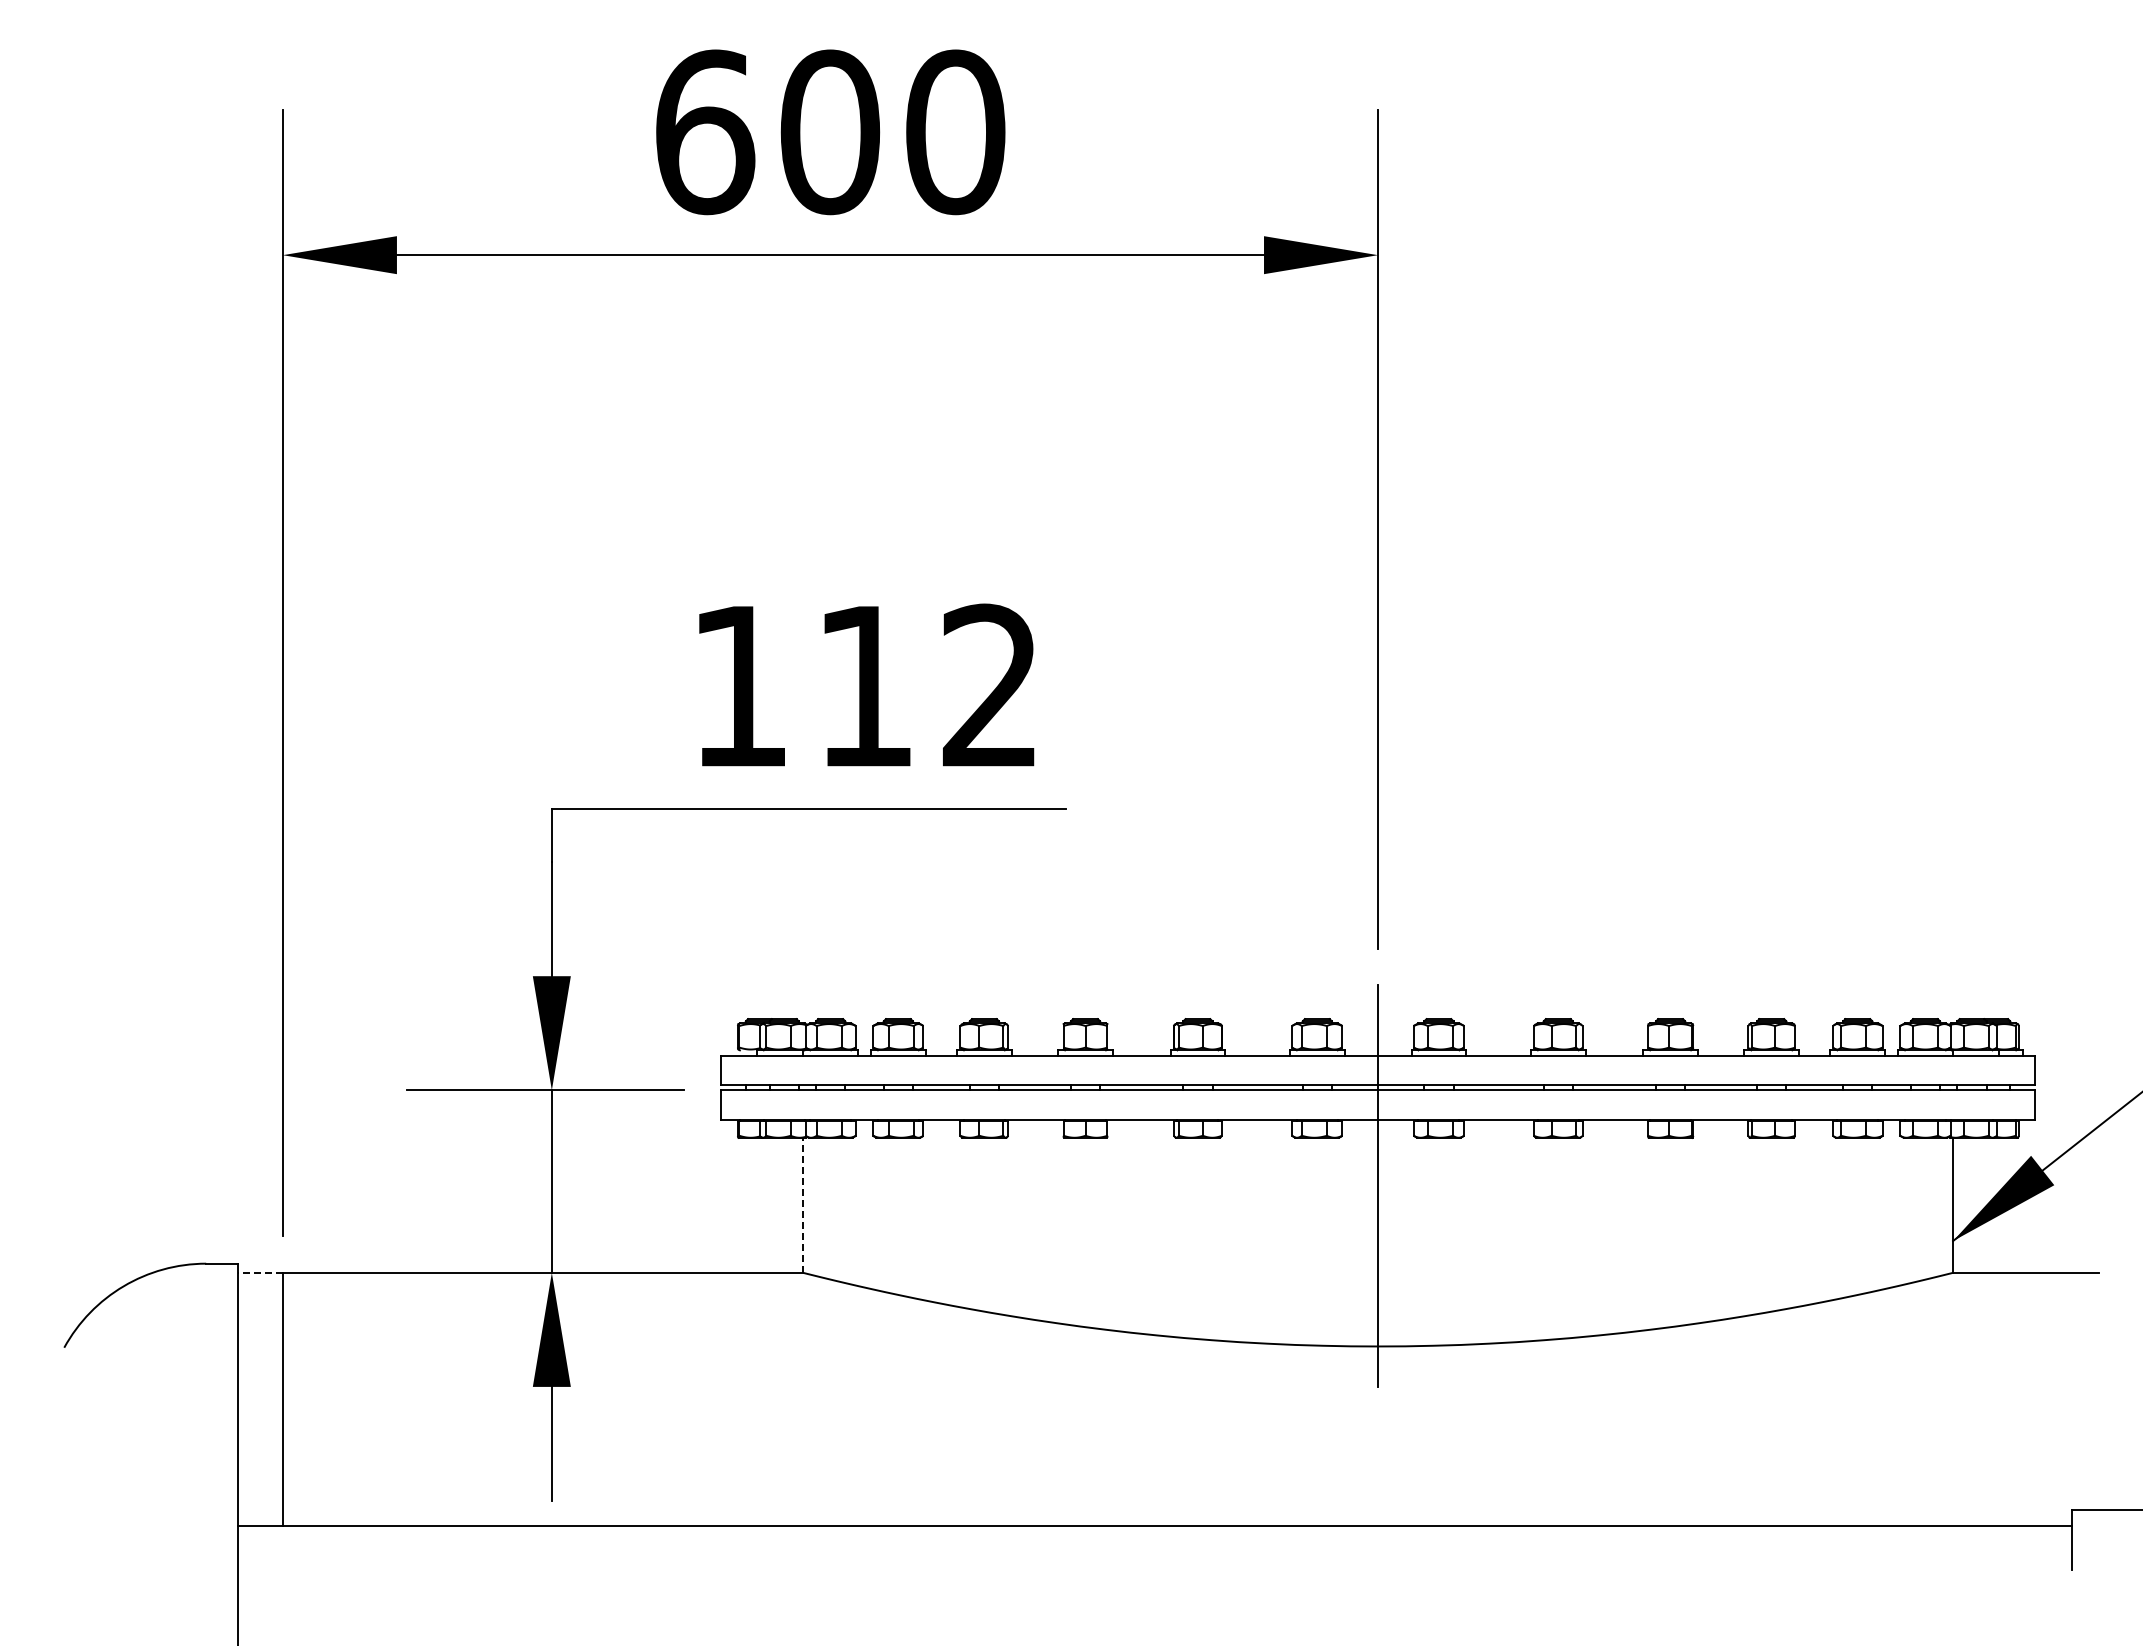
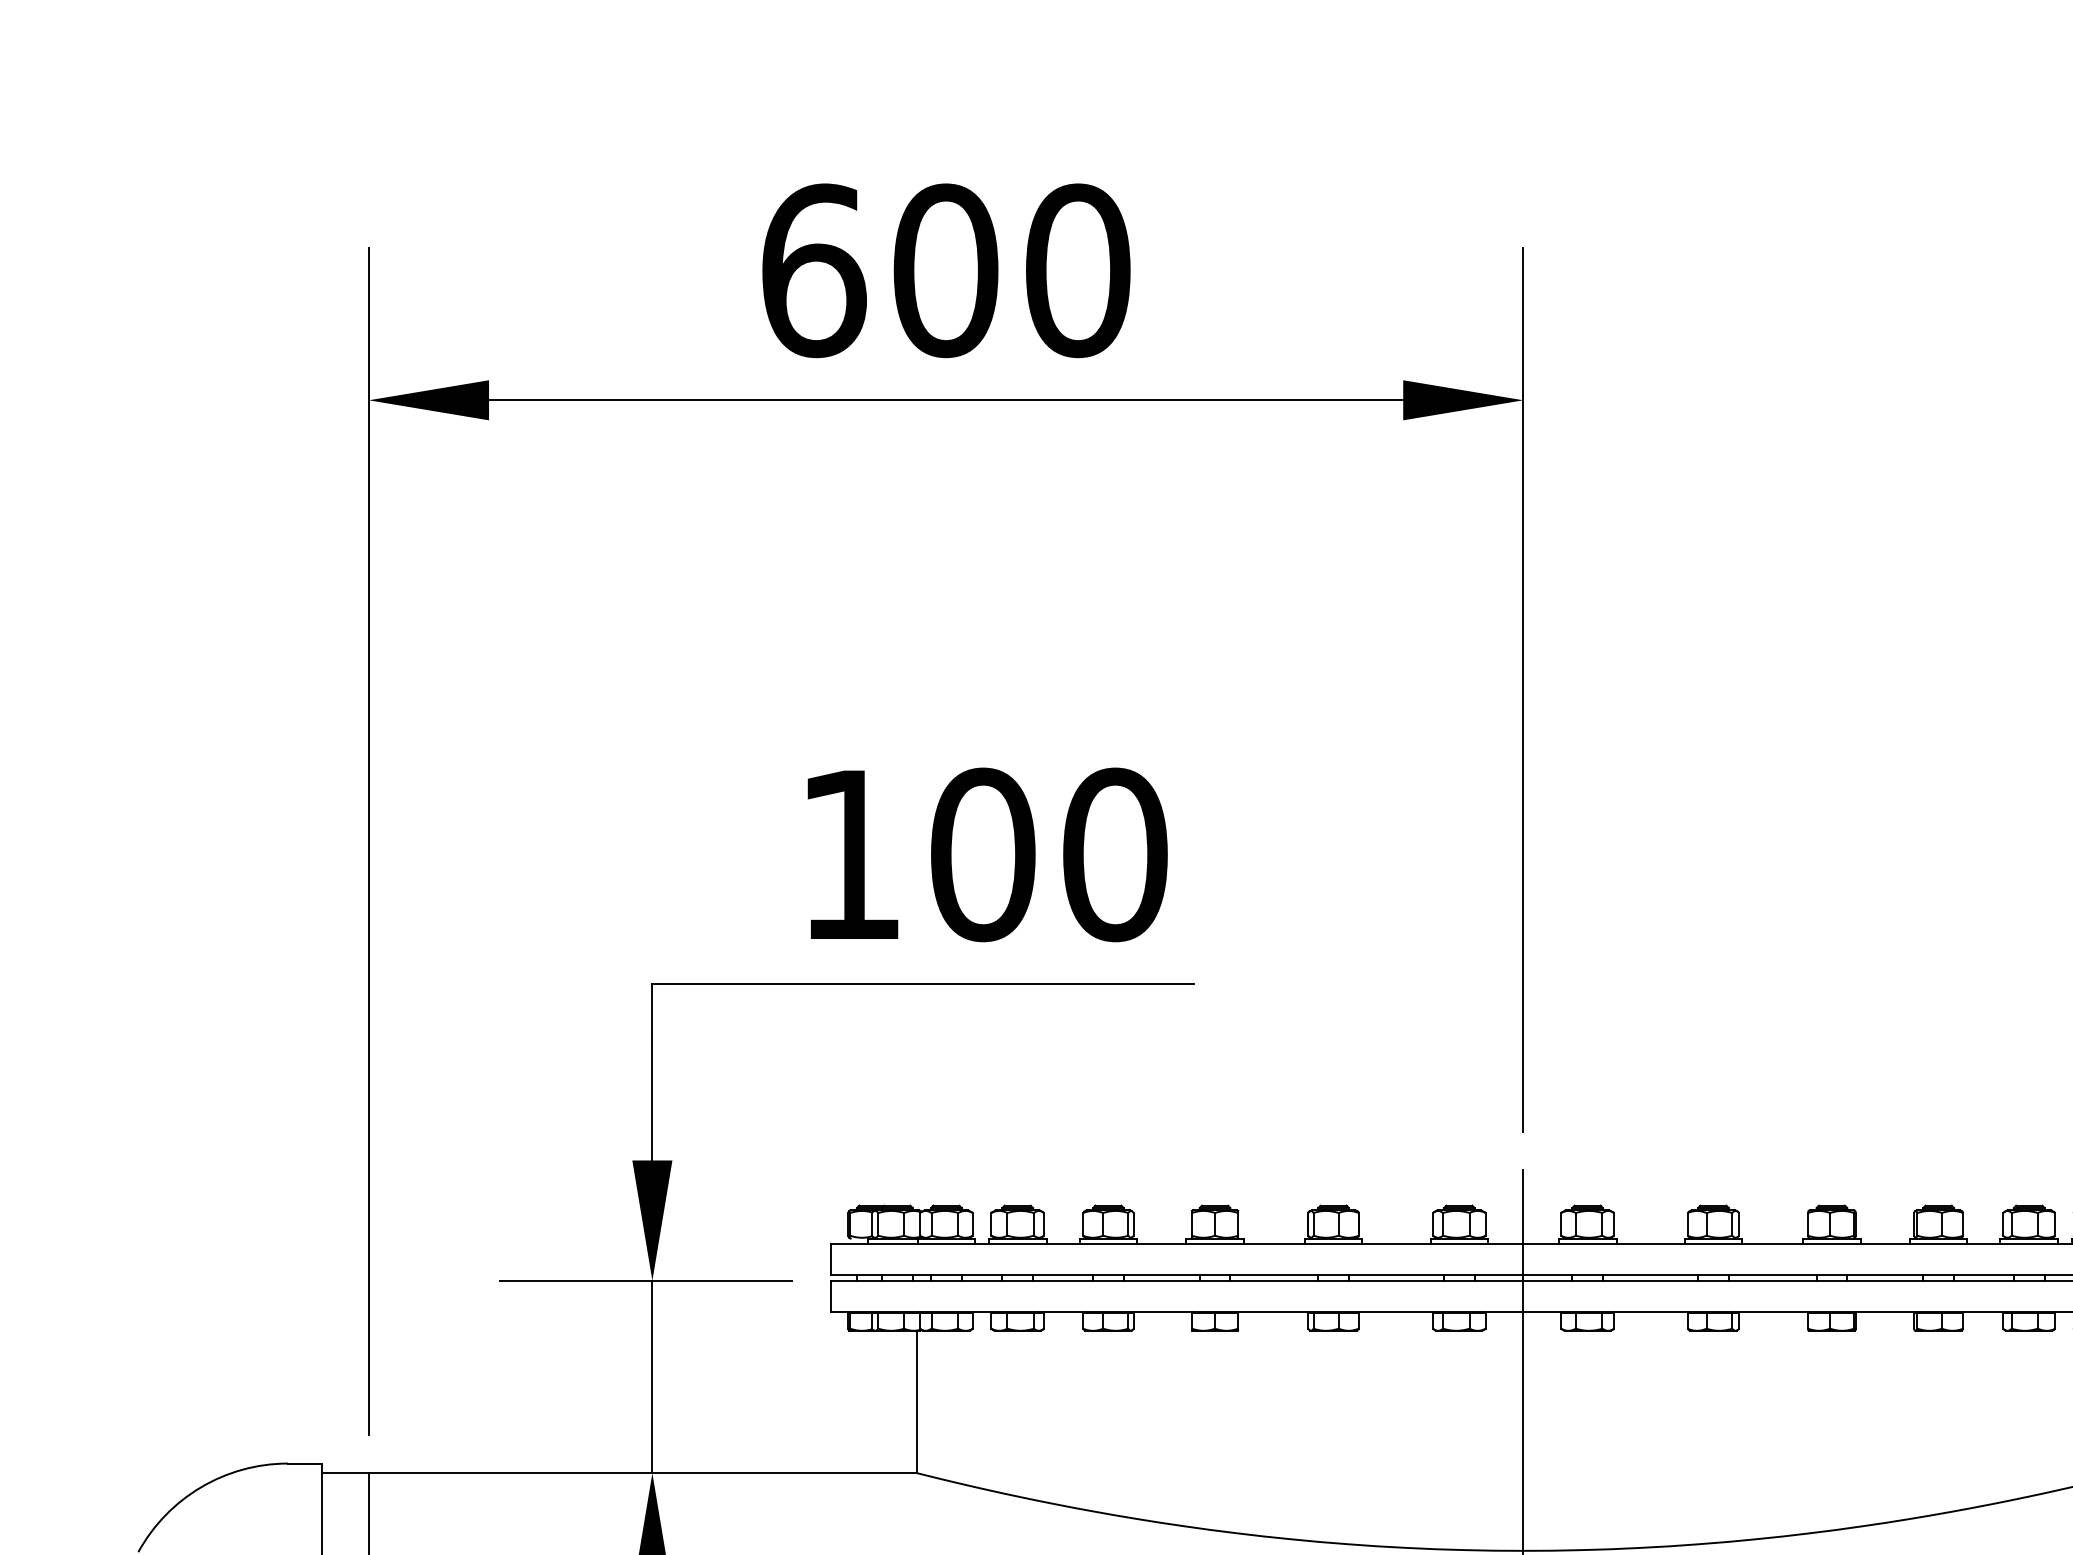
text: (928, 686) -> (1049, 855), 112 -> 100
line: (803, 1205) -> (917, 1402), dashed -> solid
line: (260, 1272) -> (345, 1472), dashed -> solid

